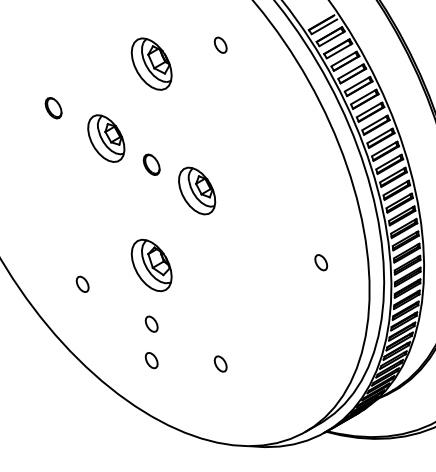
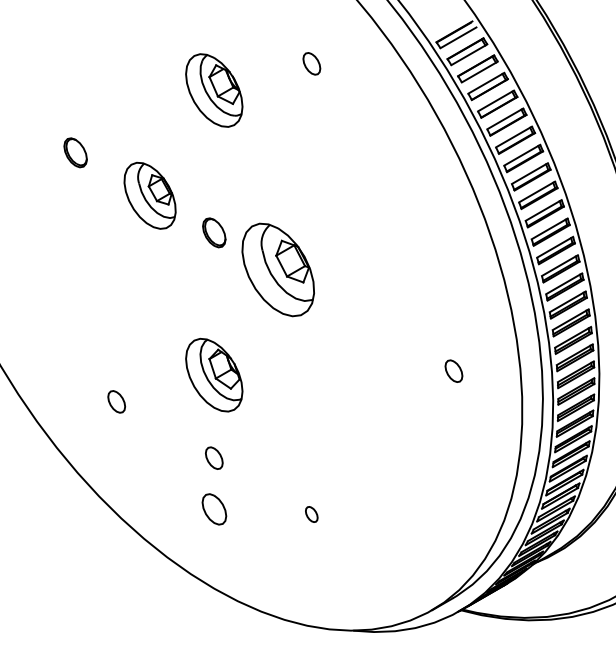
part: (197, 190) -> (279, 269), size x1.4
part: (151, 360) -> (213, 509), size x1.4
part: (220, 363) -> (311, 513), size x0.7

